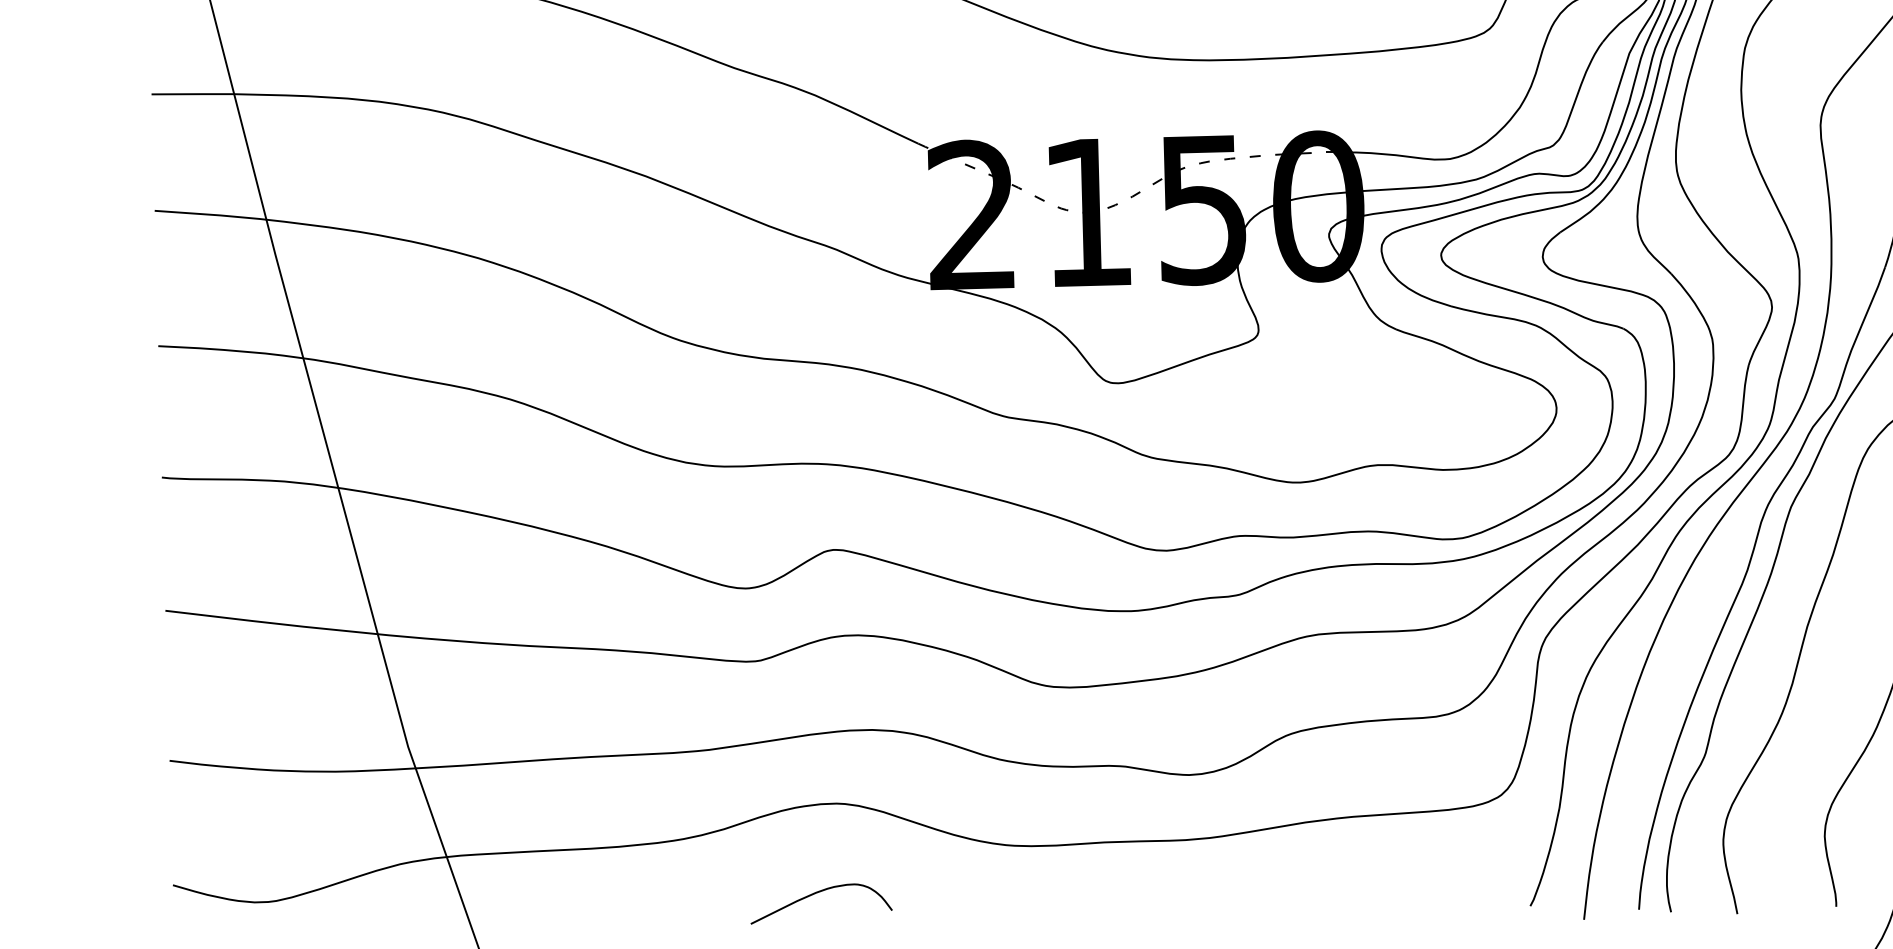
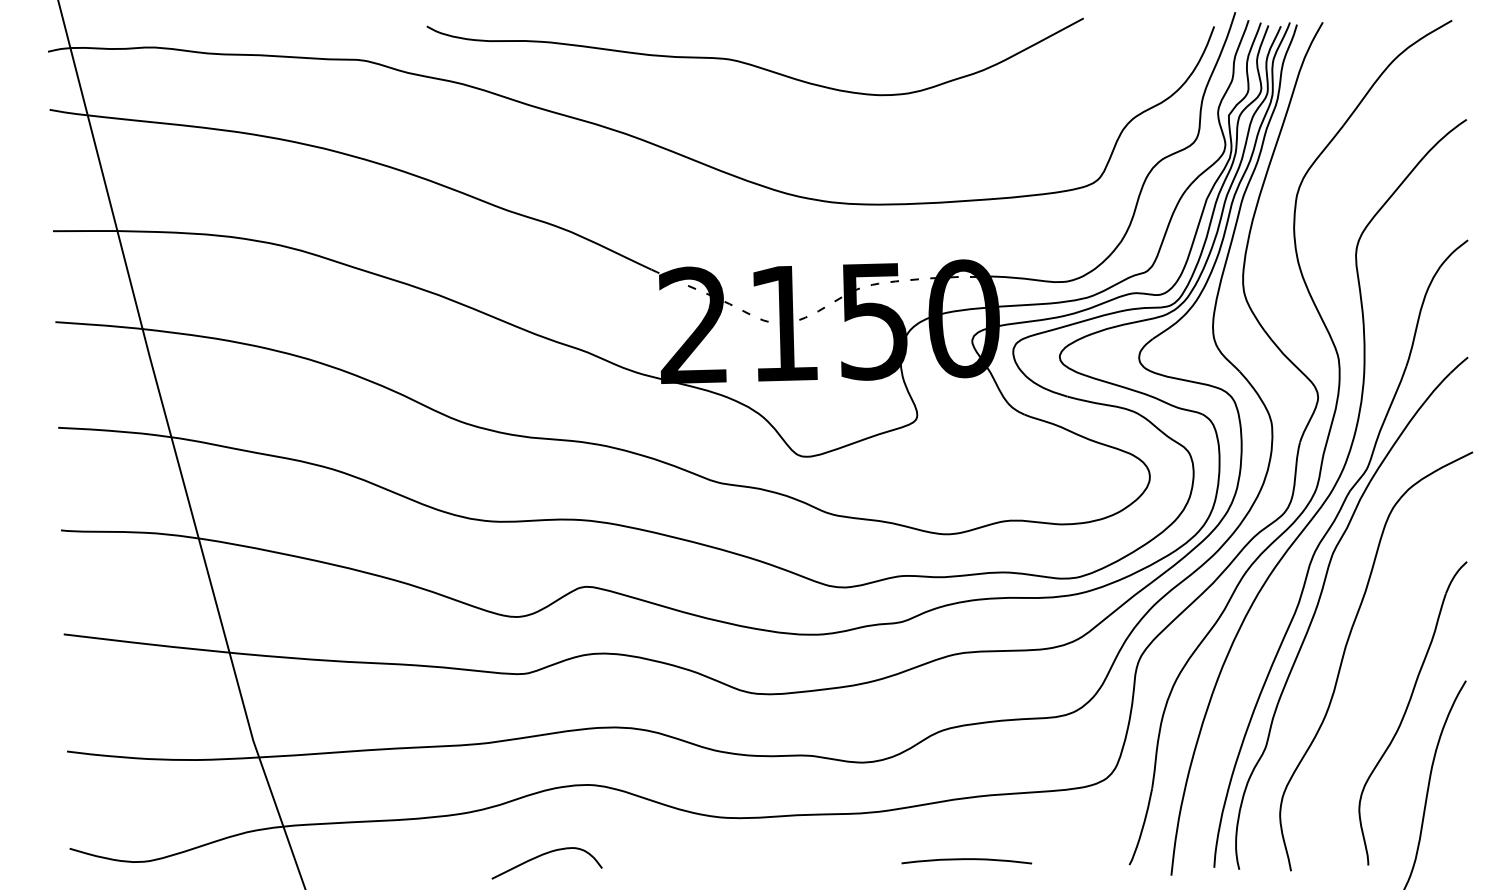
curve: (817, 893) -> (543, 855), moved
curve: (1321, 899) -> (966, 859), added

